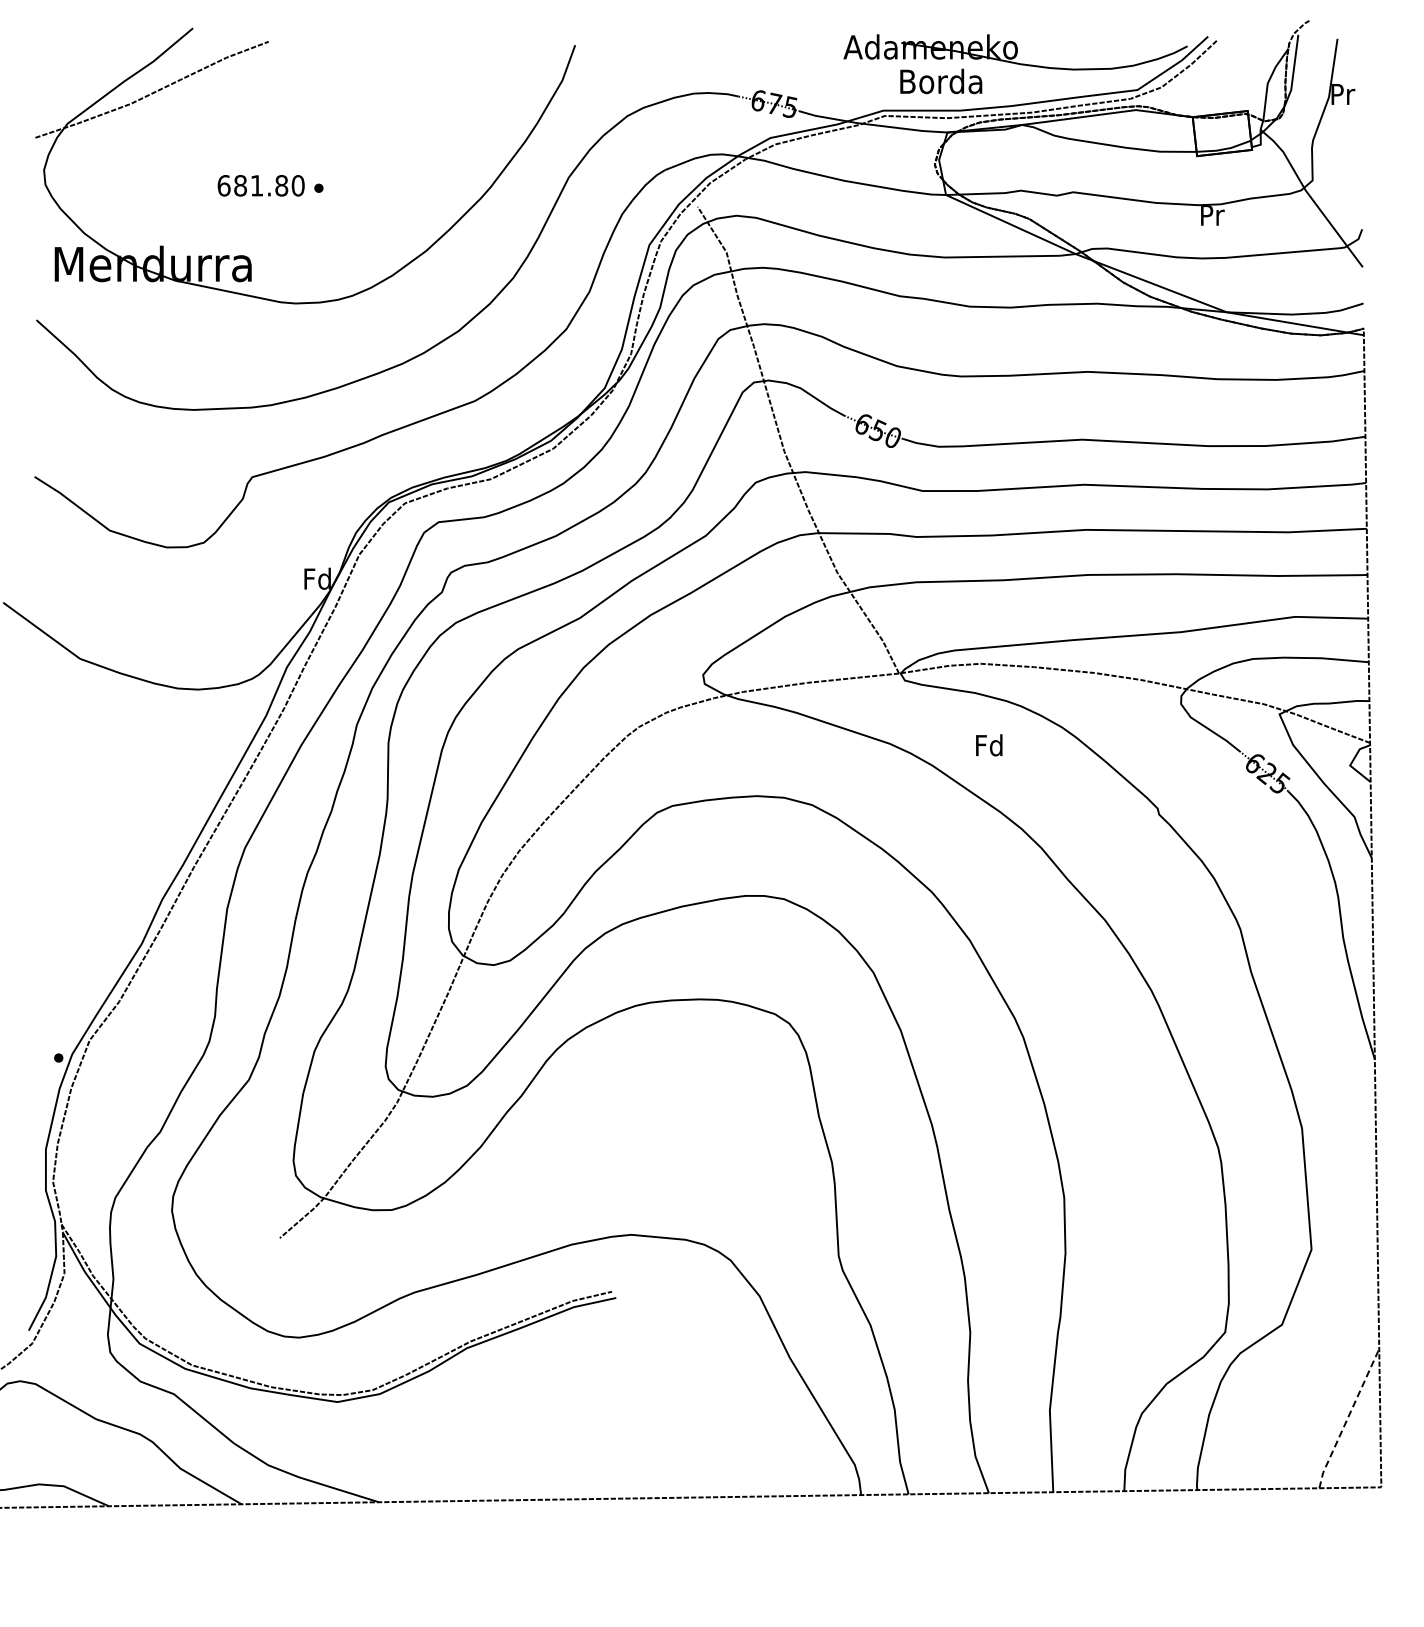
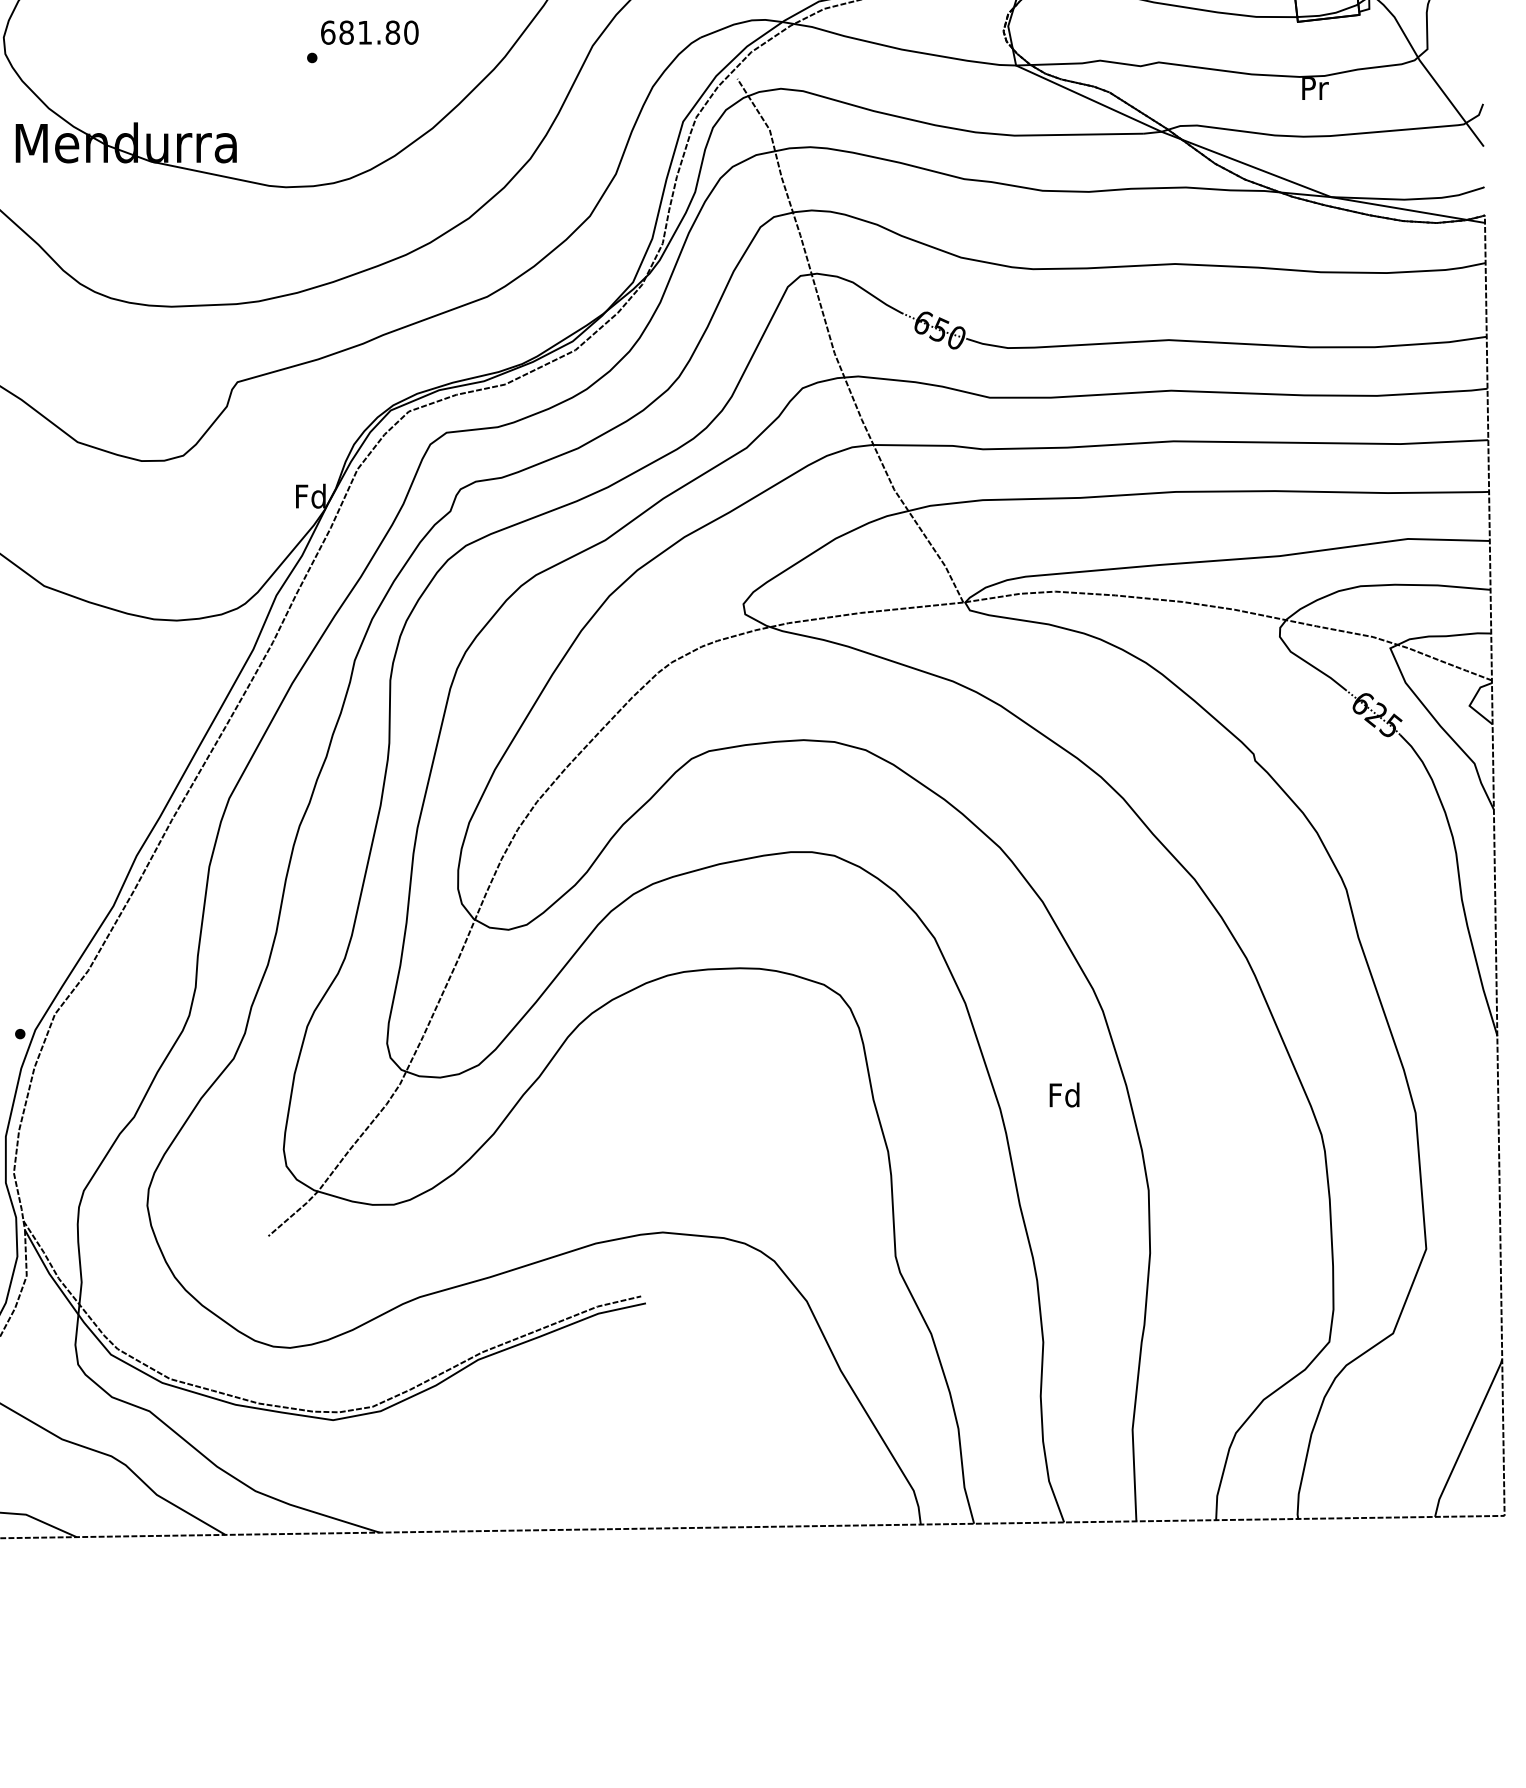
text: (260, 185) -> (369, 32), moved
text: (989, 745) -> (1064, 1095), moved
line: (1348, 1417) -> (1467, 1437), dashed -> solid

